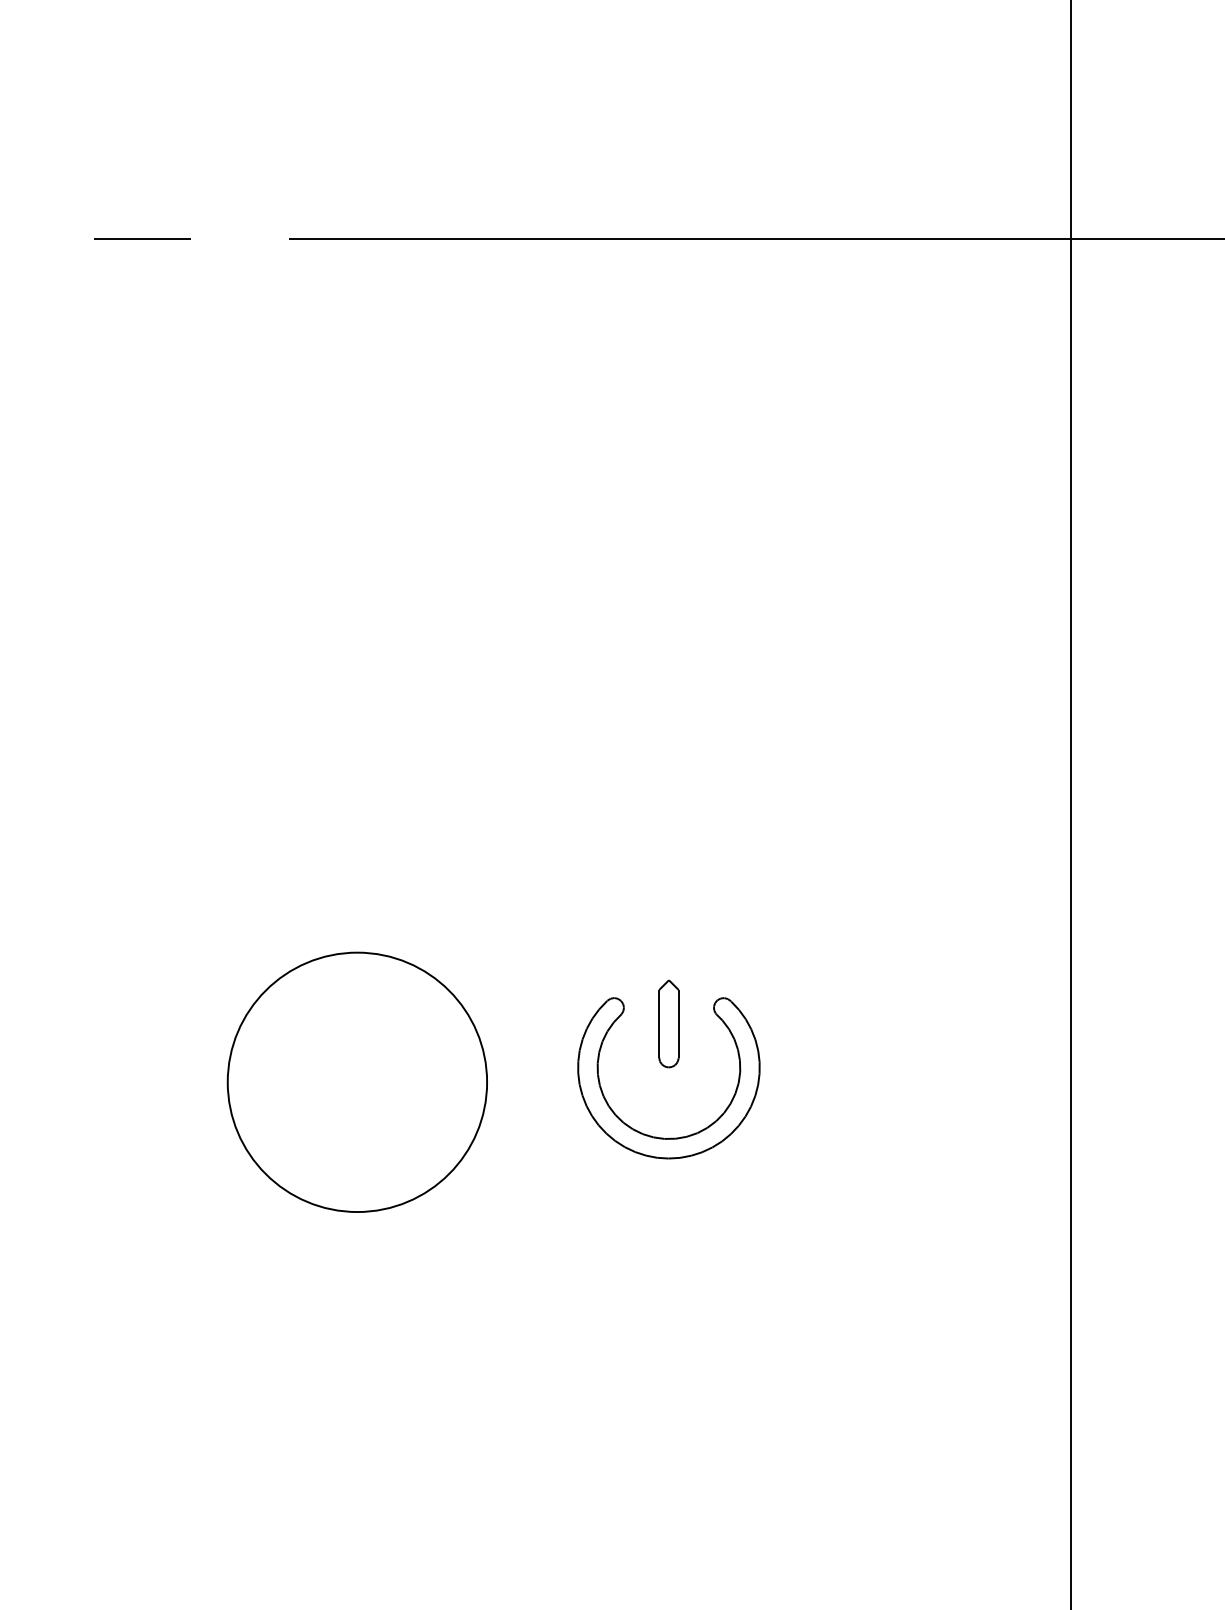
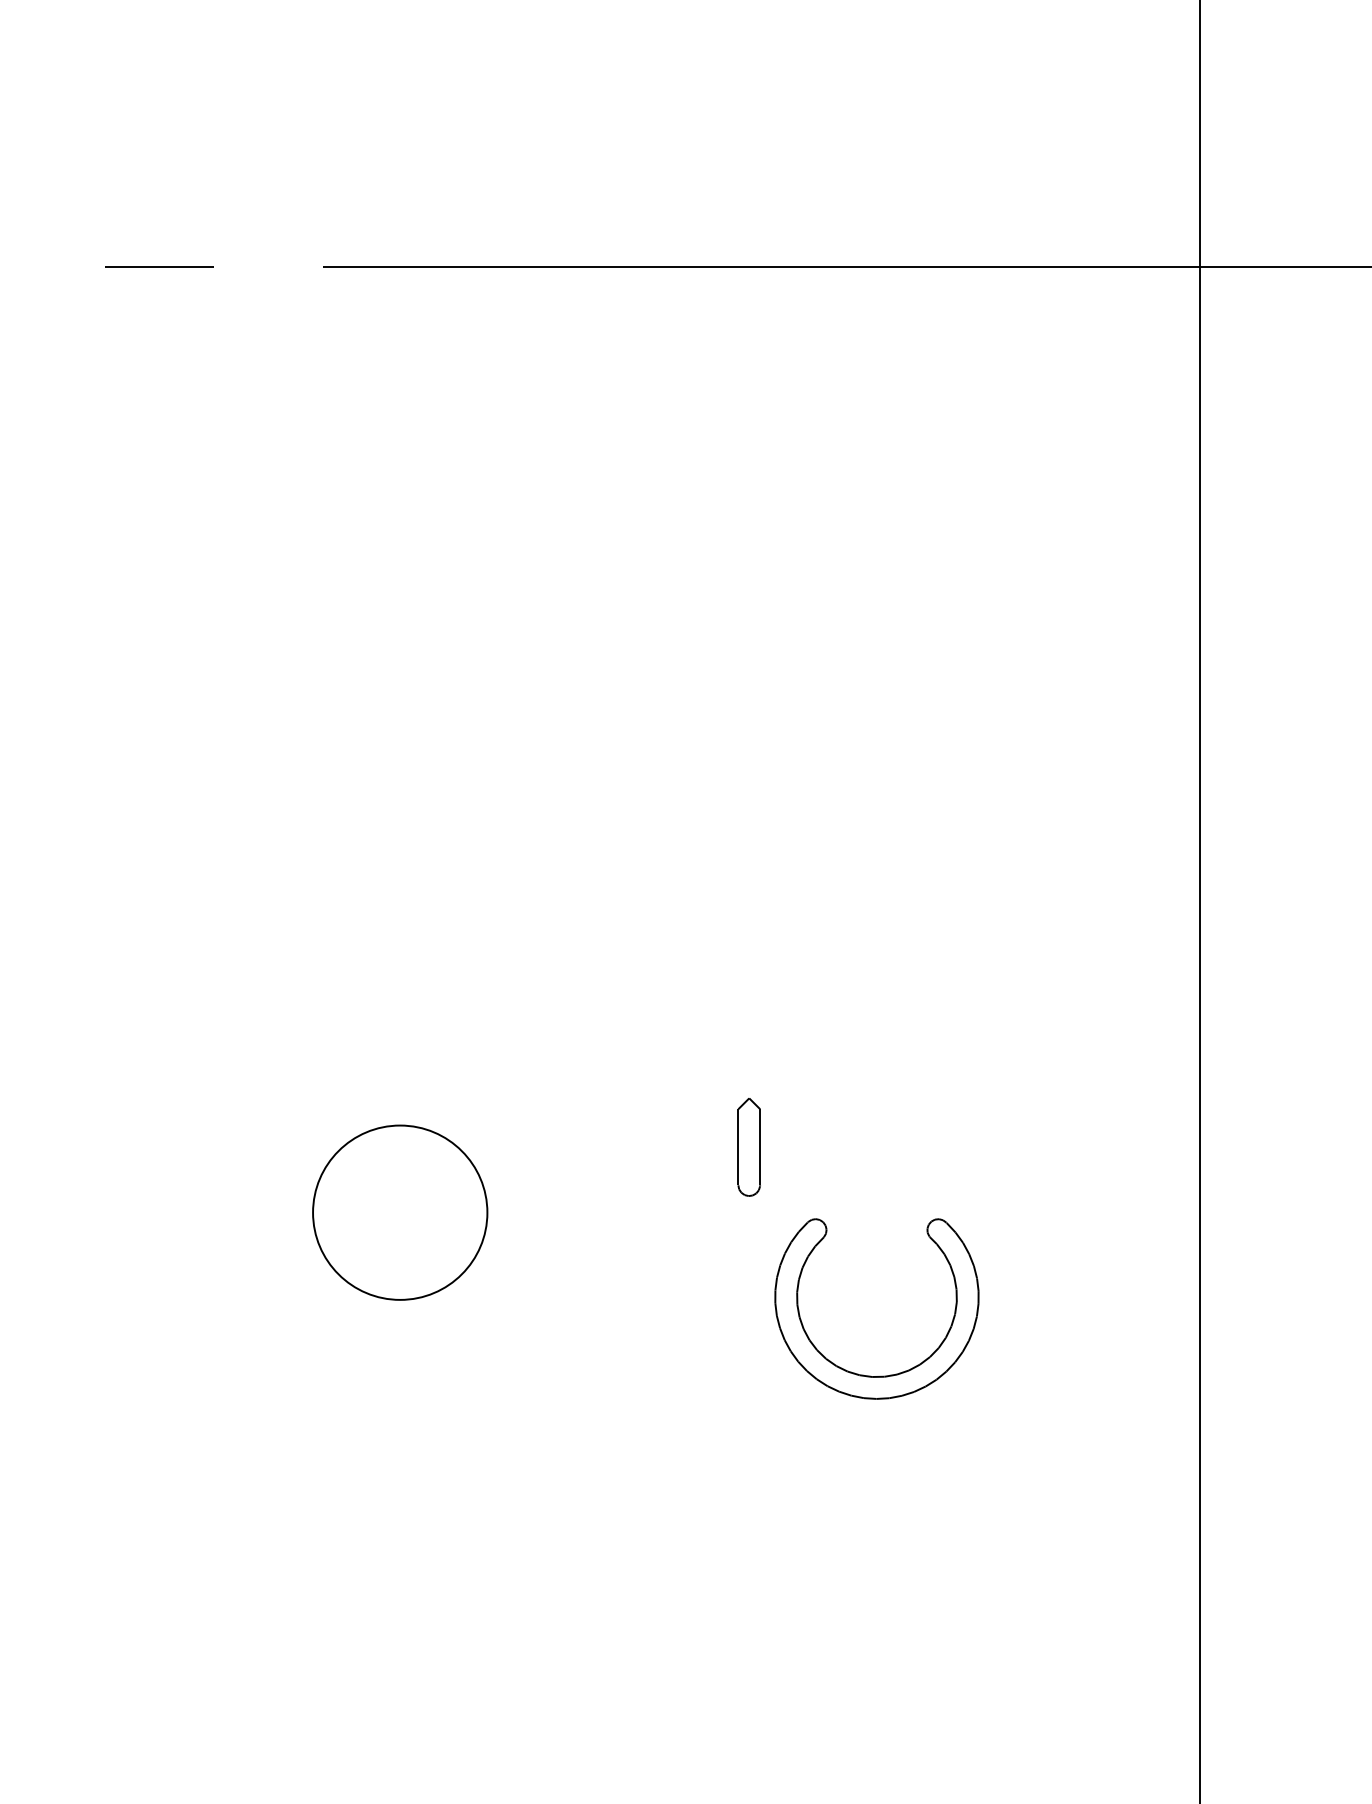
circle: (357, 1082) -> (400, 1212), size x0.6
part: (670, 1137) -> (878, 1375), moved

